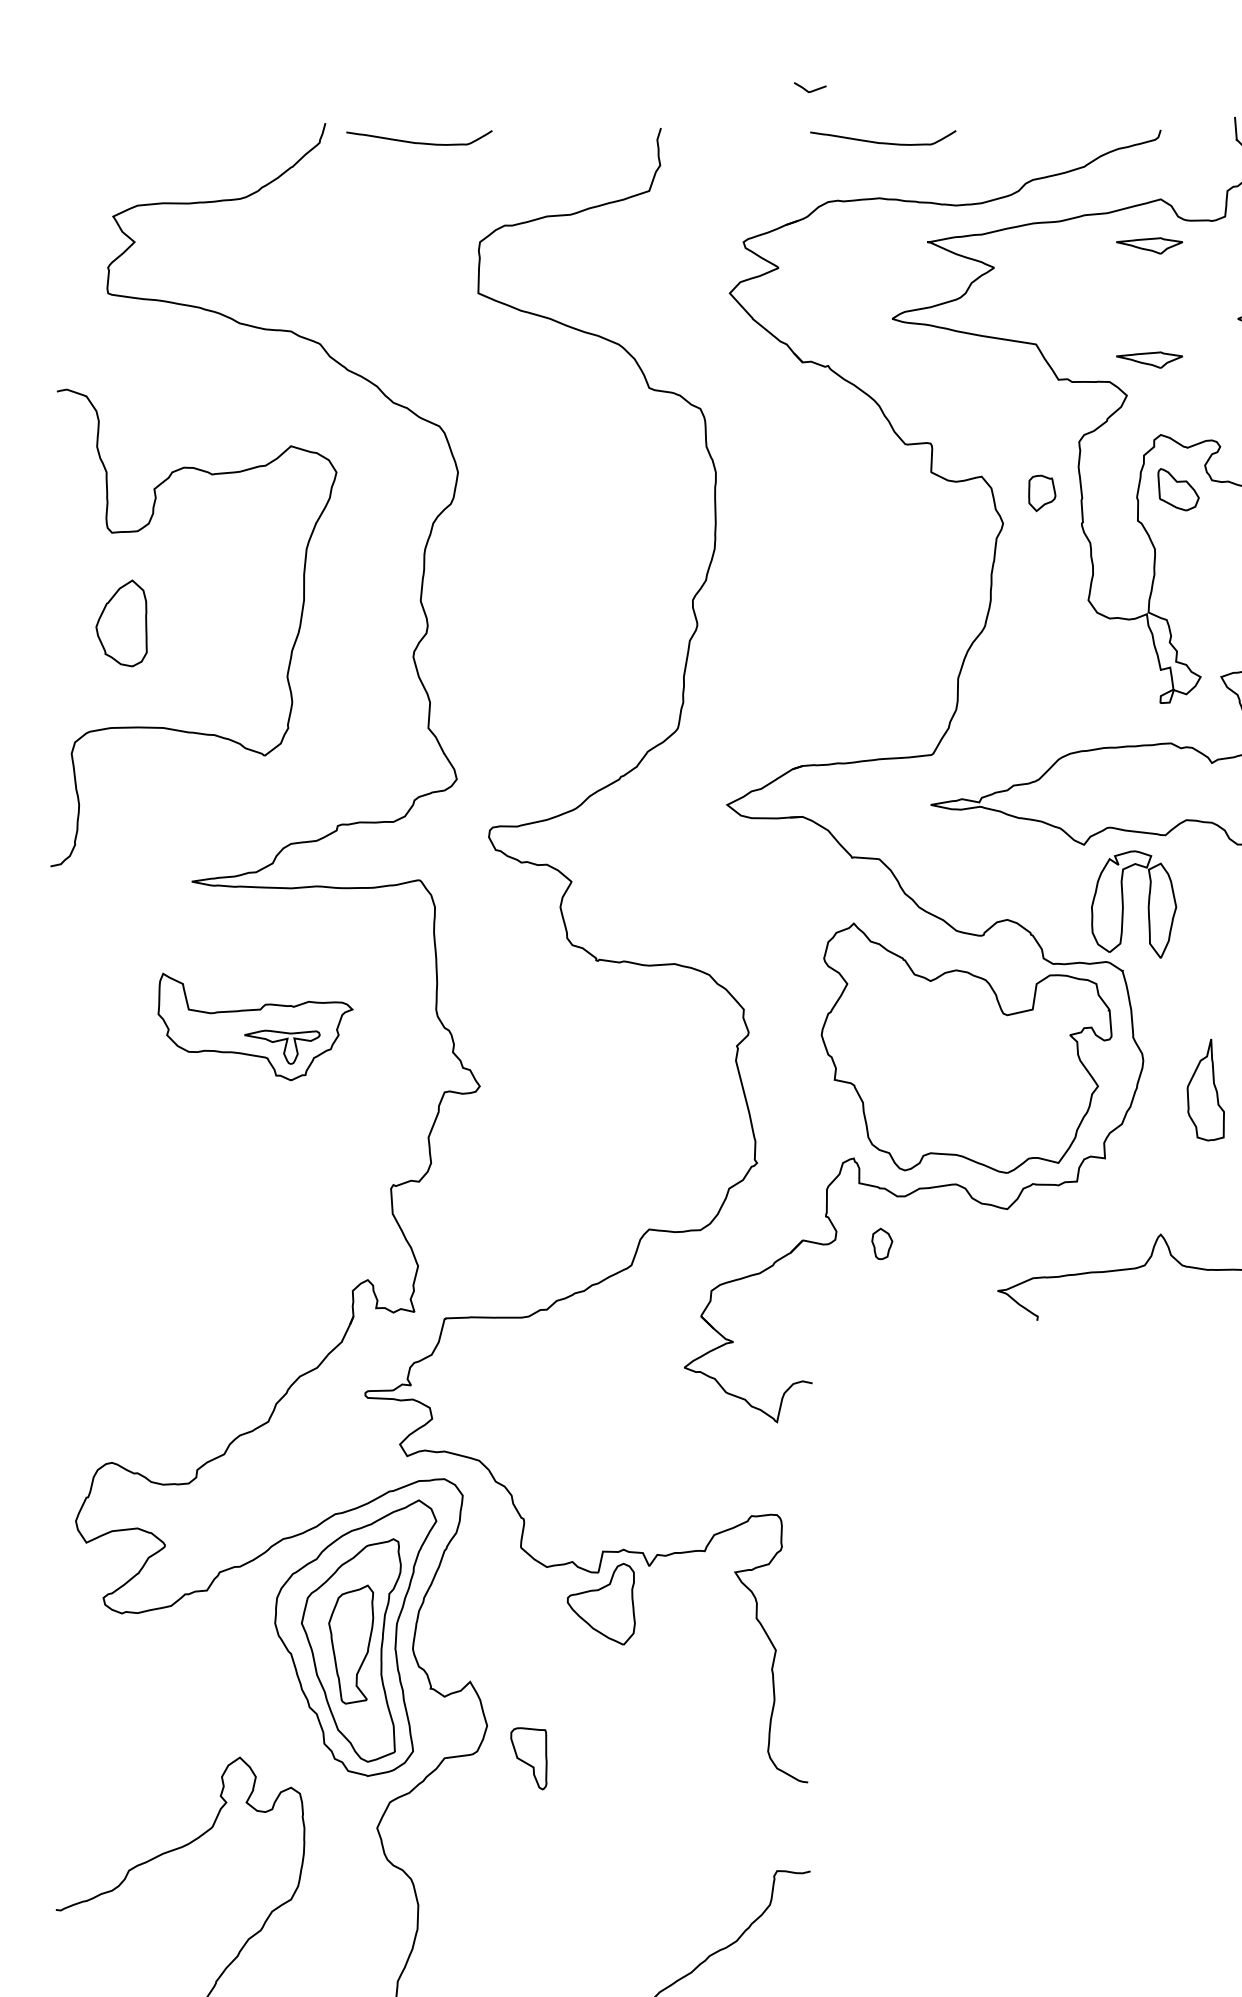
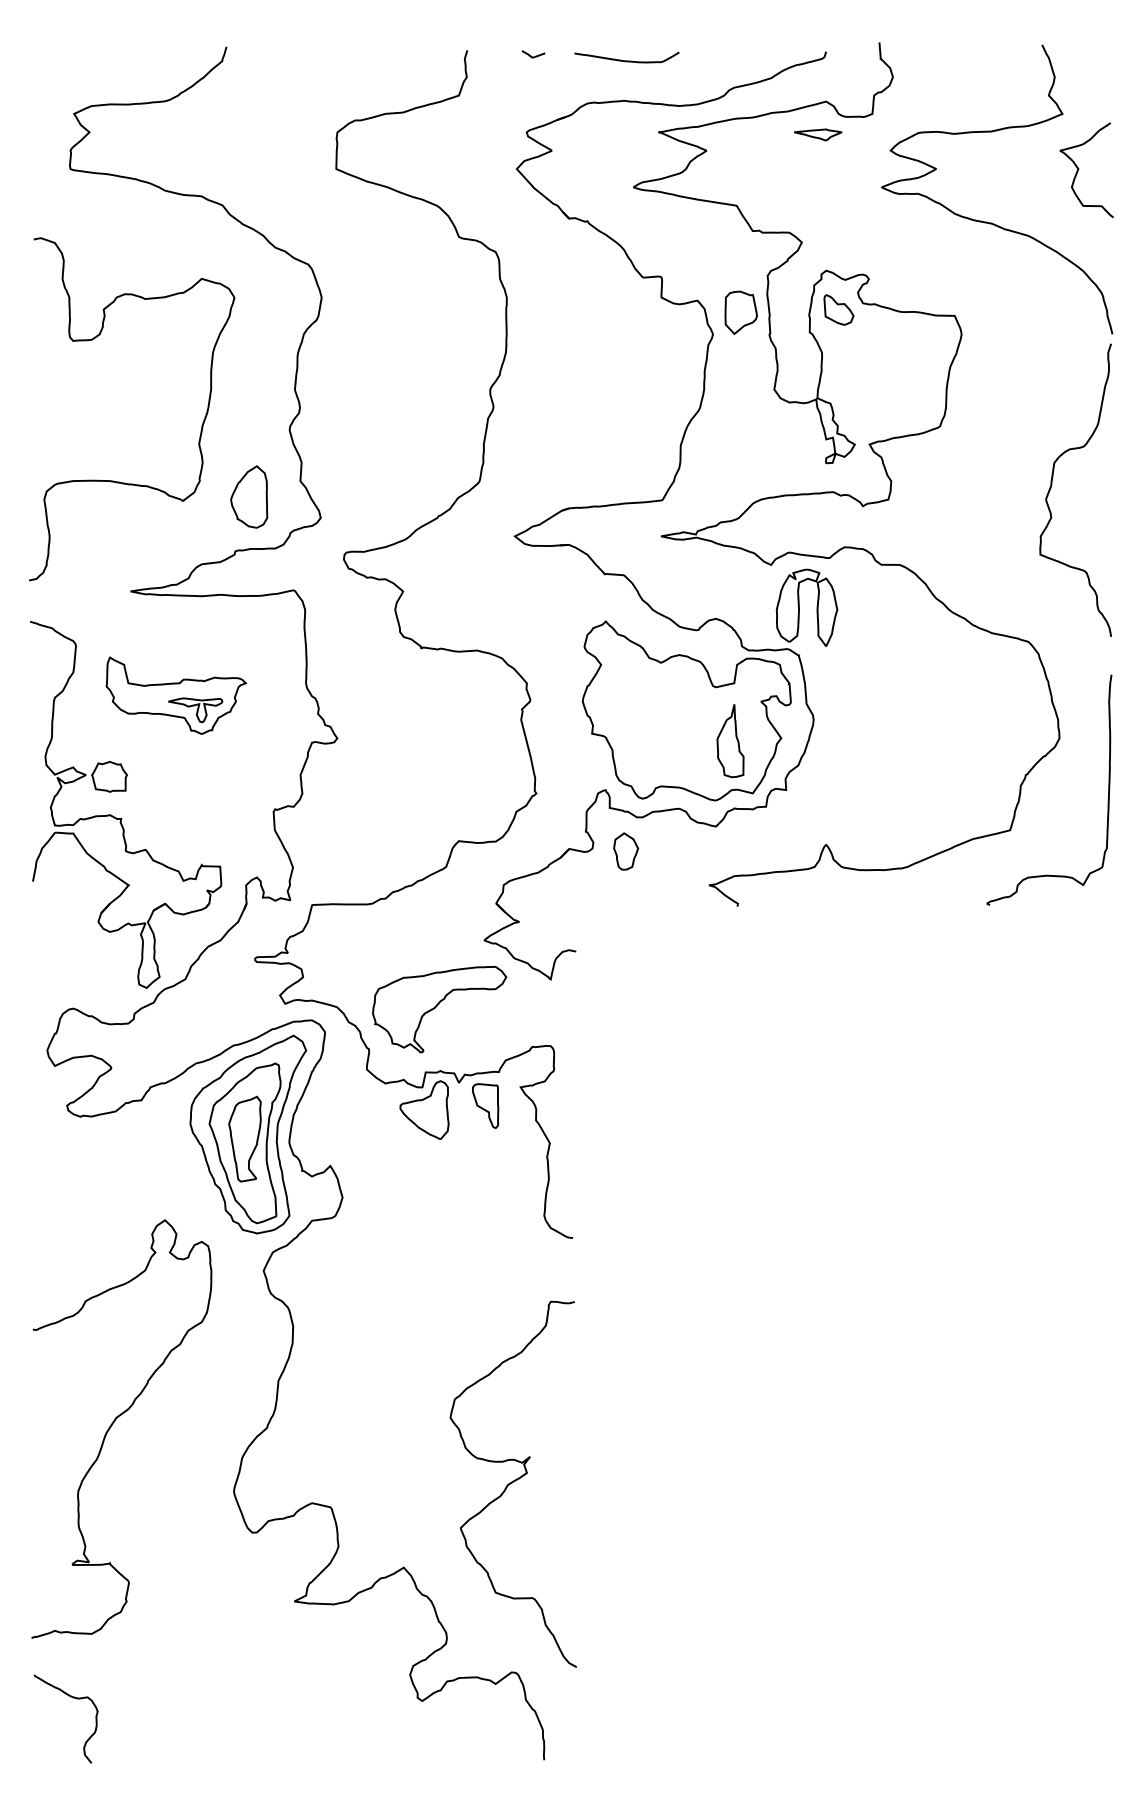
line: (810, 90) -> (533, 56), moved
curve: (418, 142) -> (293, 60), removed
part: (1150, 359) -> (818, 216), removed
part: (1041, 493) -> (740, 312), size x1.67
part: (122, 622) -> (249, 496), moved
part: (1205, 1090) -> (730, 741), moved
part: (186, 1160) -> (126, 791), added
part: (882, 1243) -> (626, 851), size x1.67
part: (622, 1464) -> (439, 1009), added
part: (528, 1757) -> (485, 1105), moved

